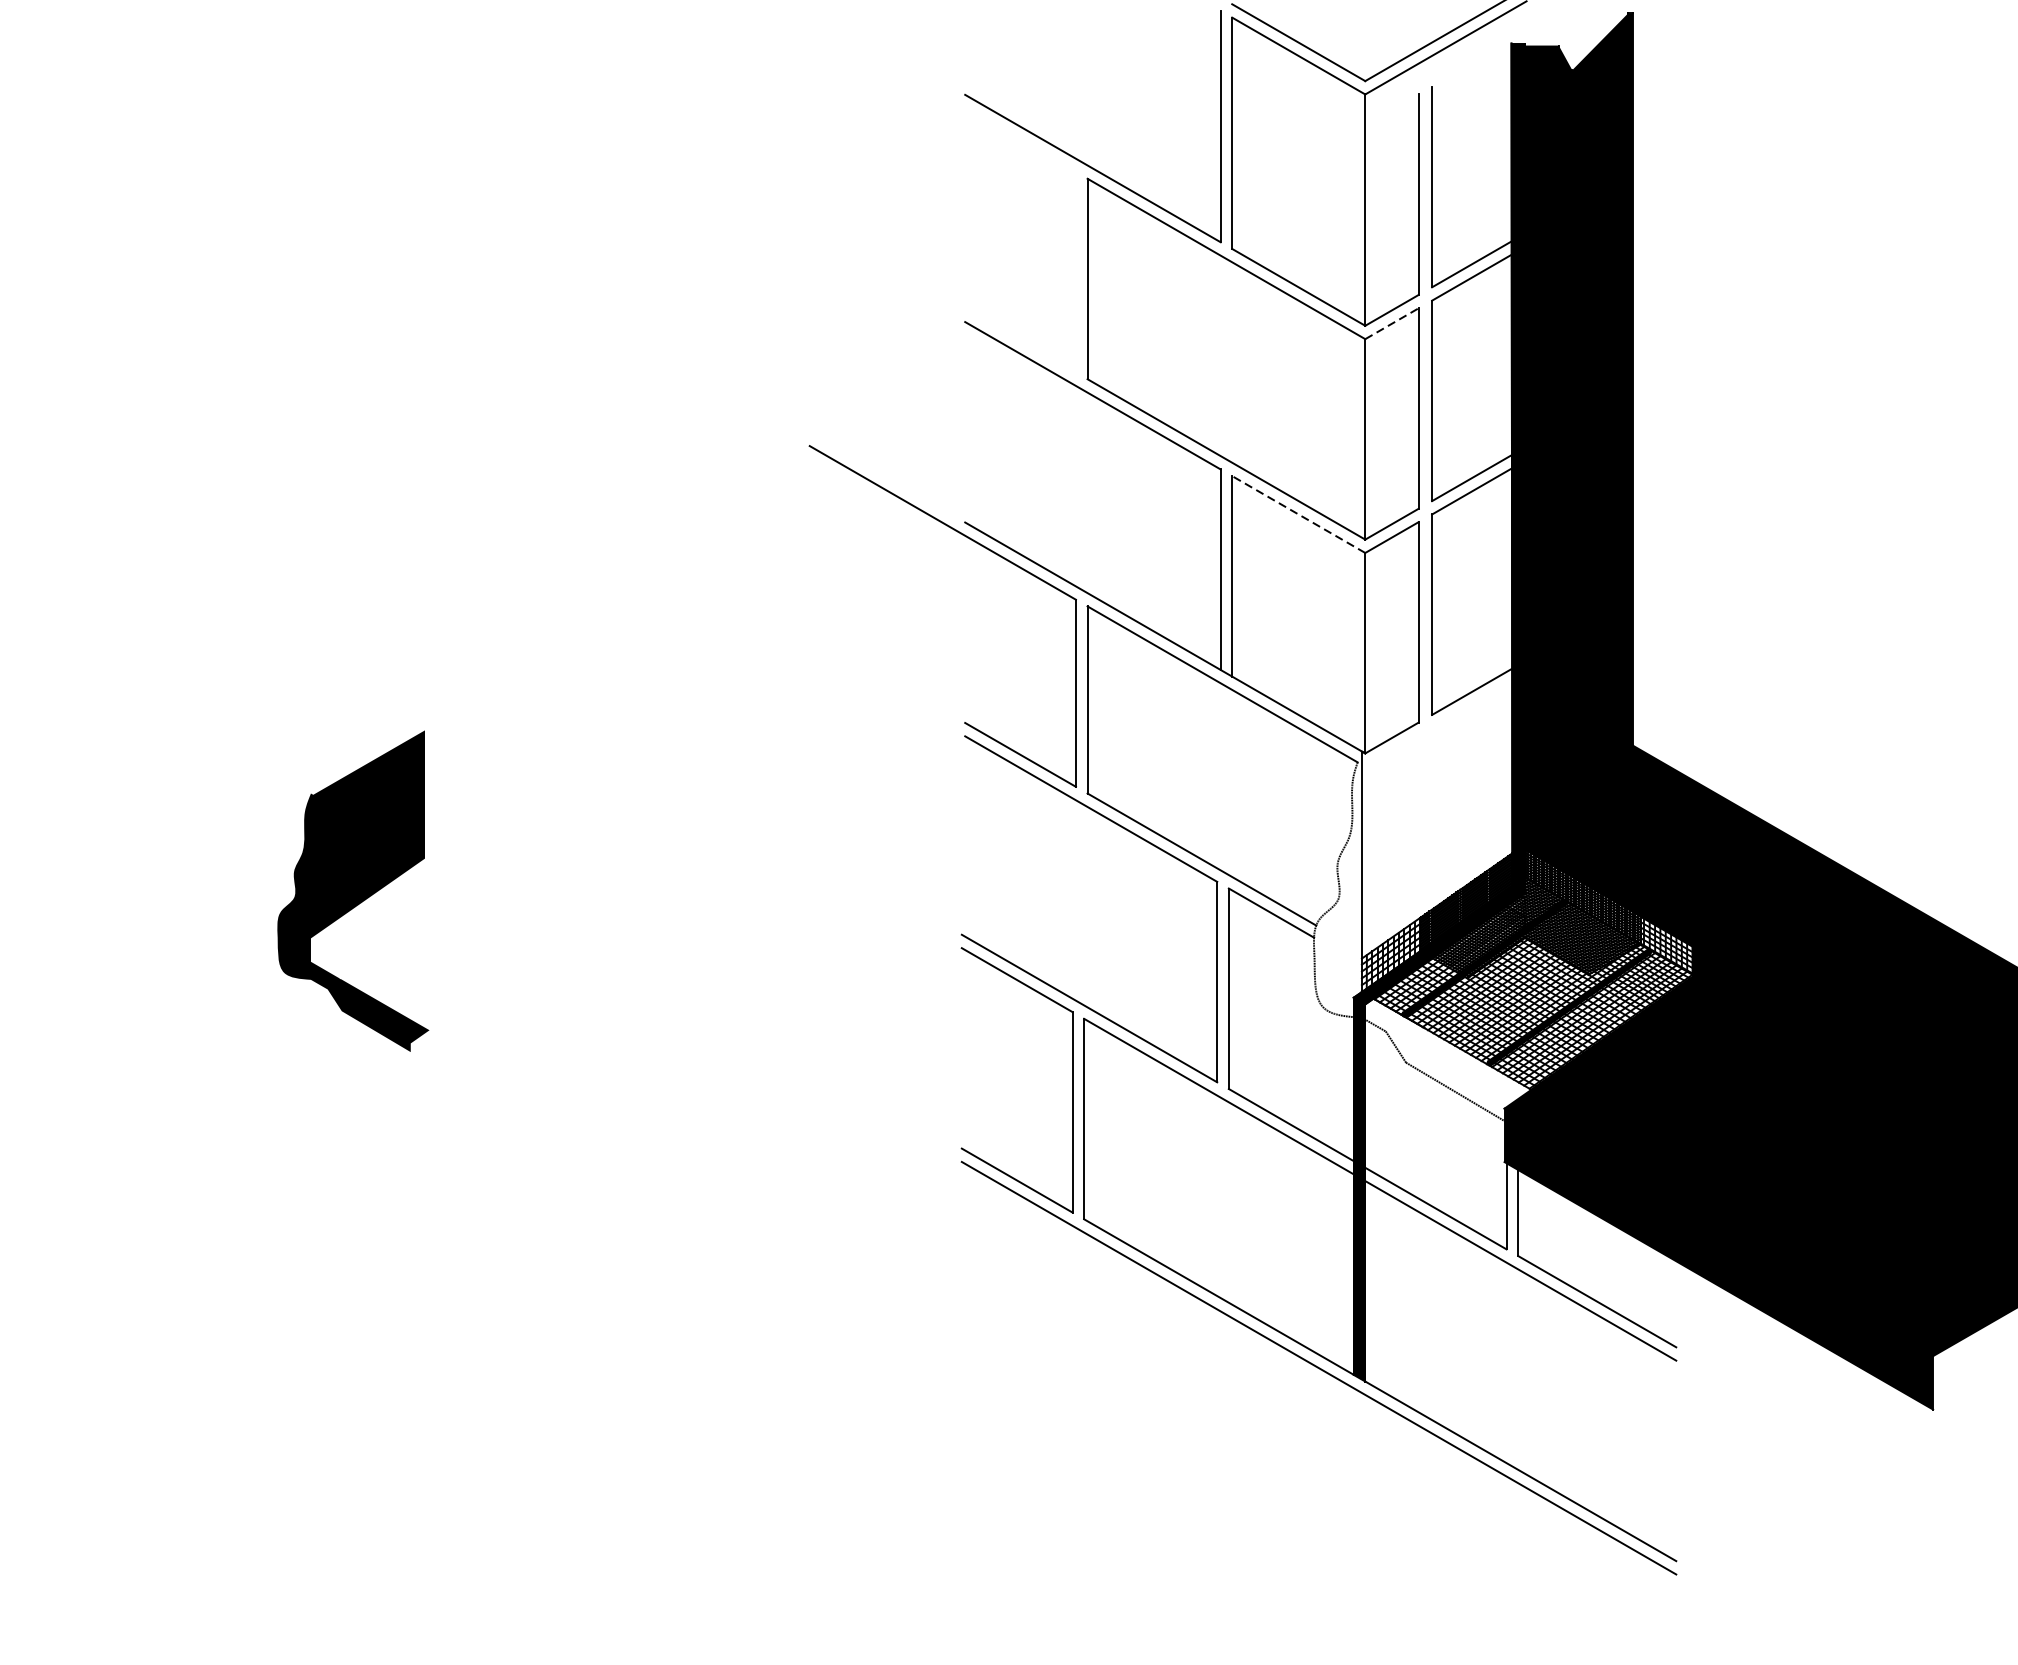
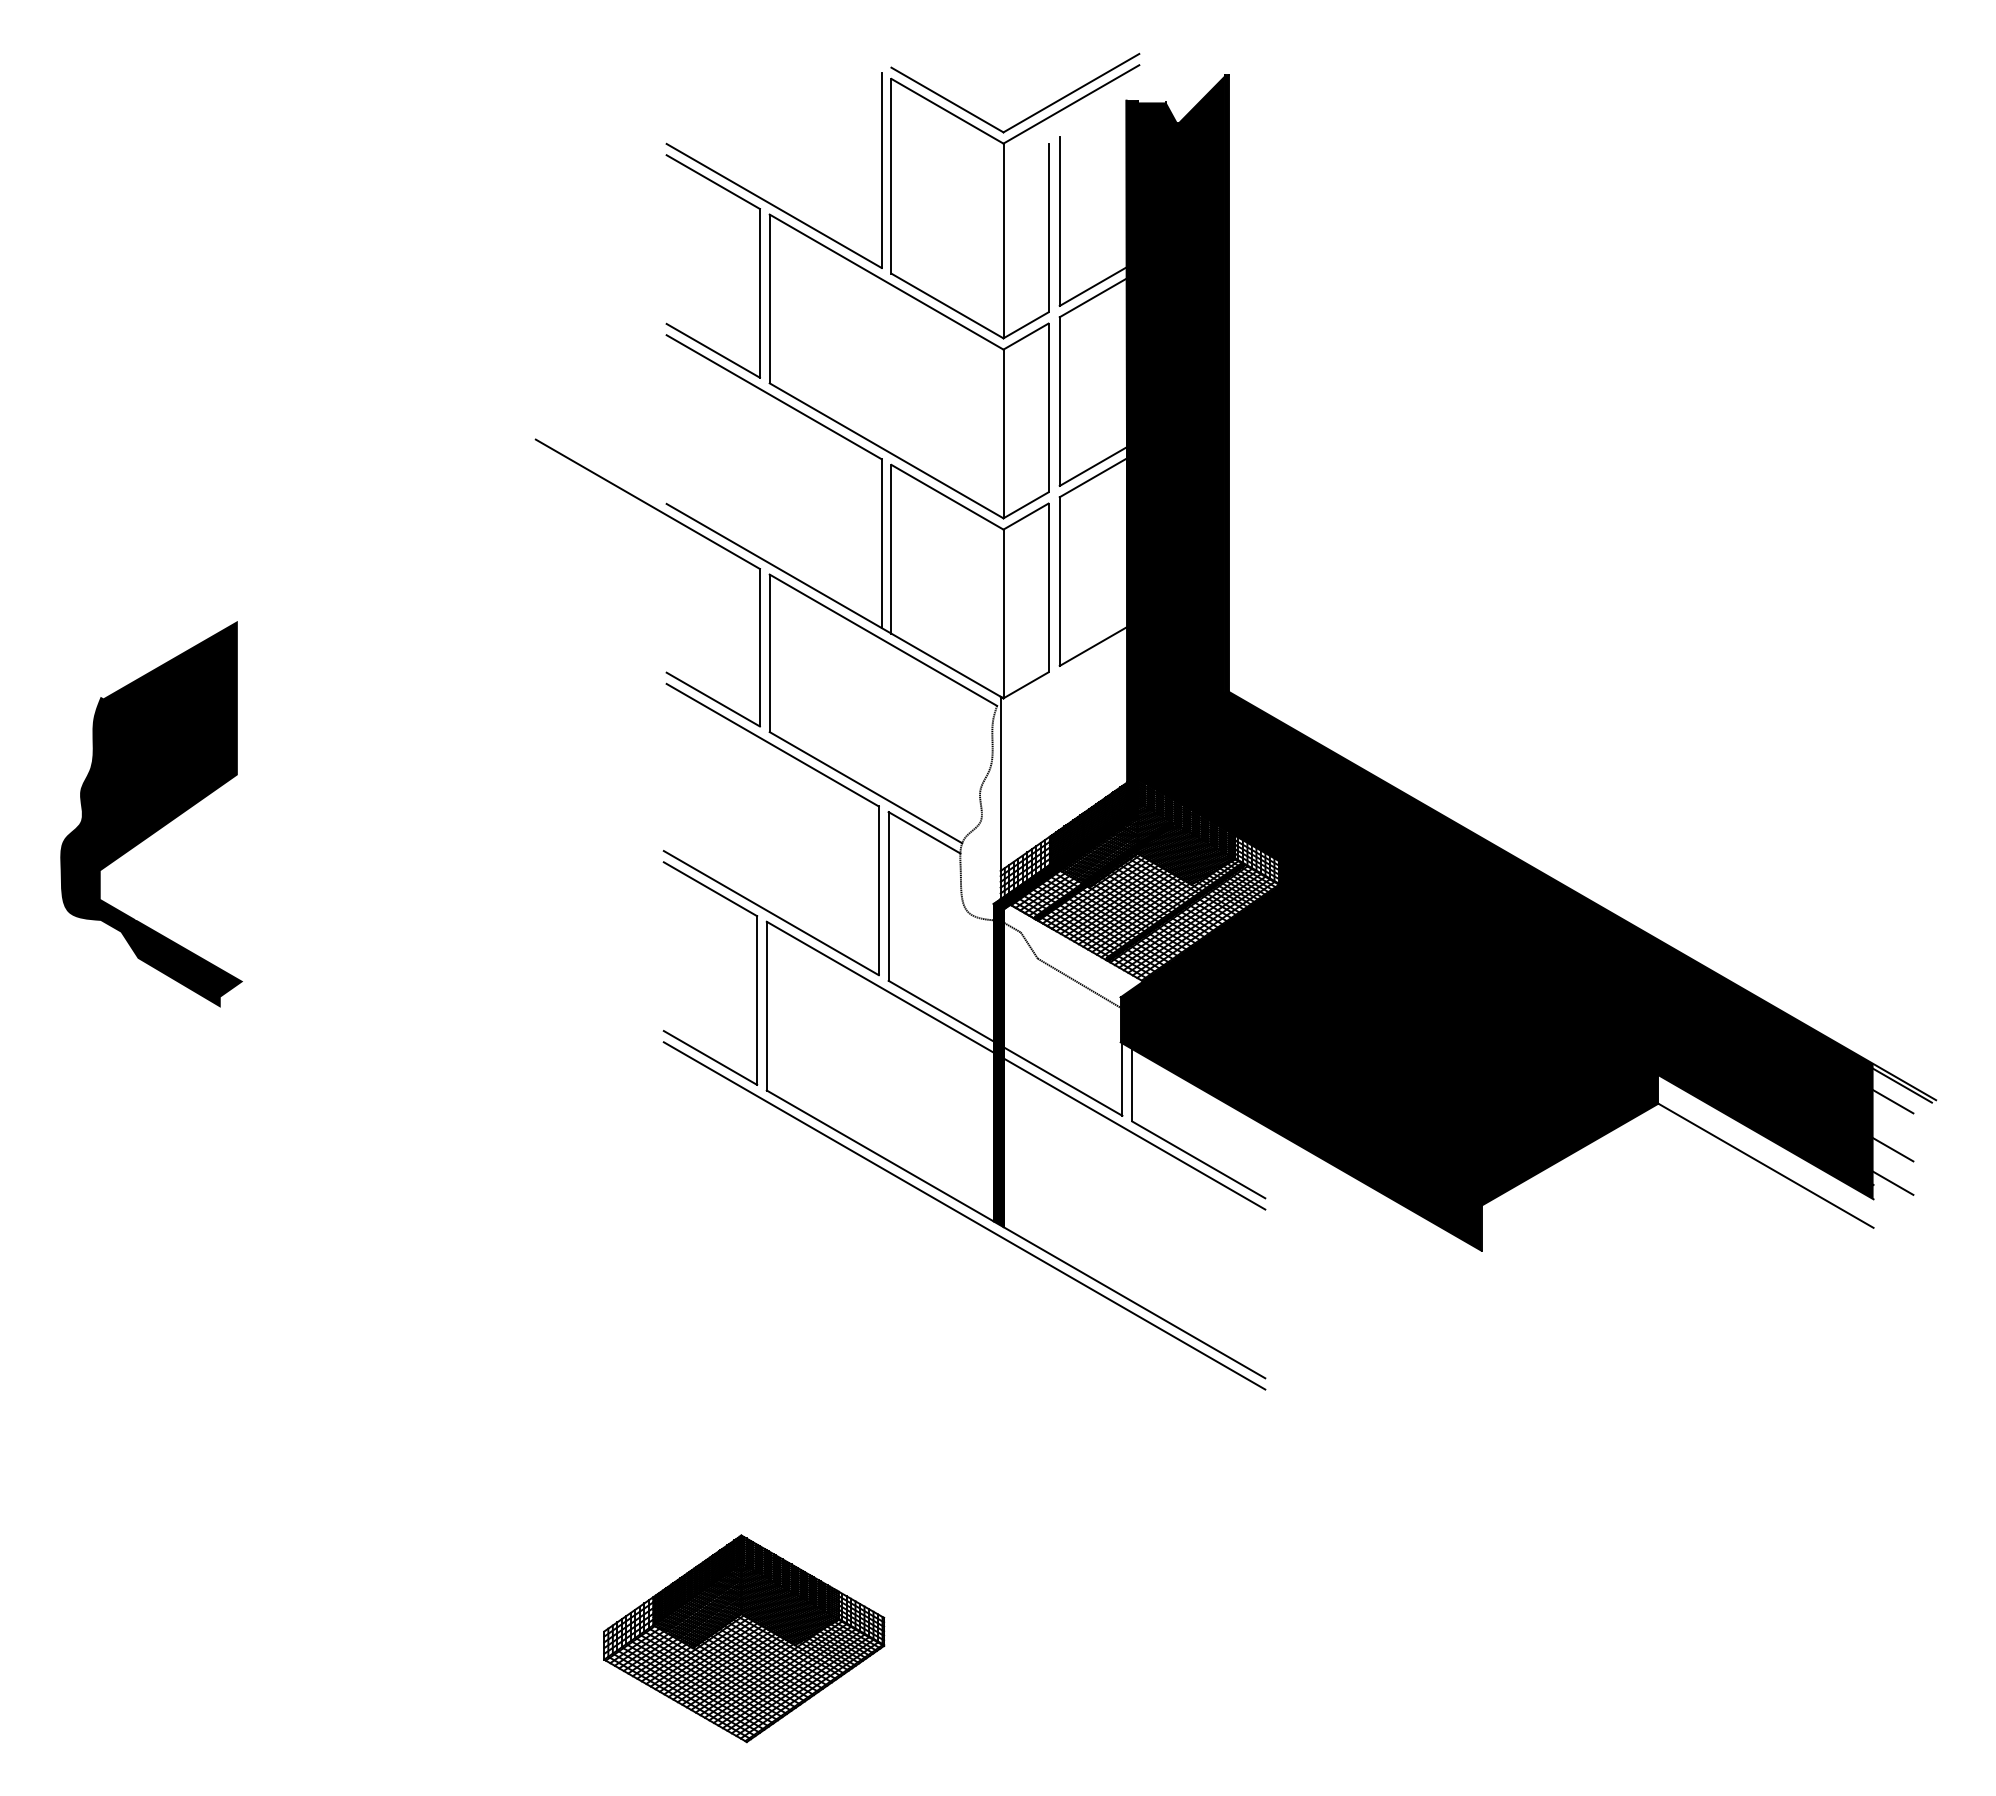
part: (1075, 240) -> (759, 266), added
line: (1392, 323) -> (1026, 336), dashed -> solid
line: (1298, 514) -> (947, 497), dashed -> solid
part: (353, 891) -> (151, 814), size x1.43

